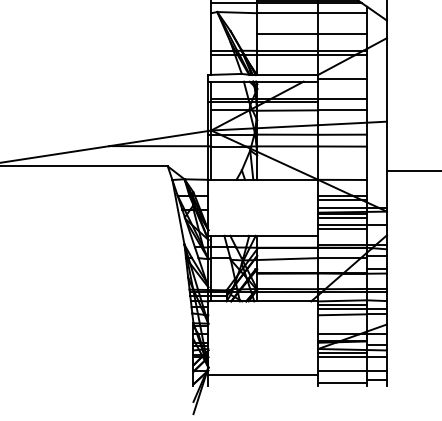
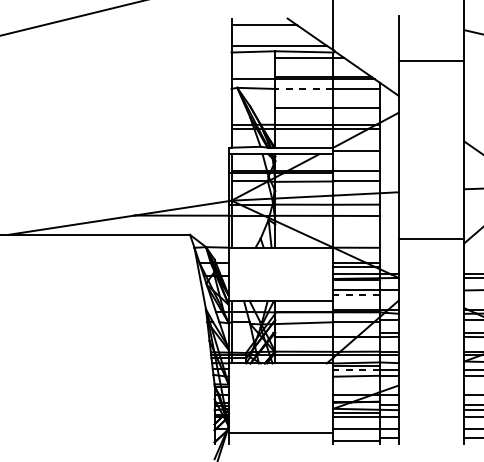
line: (286, 12) -> (303, 88), solid -> dashed
line: (342, 217) -> (356, 283), removed
line: (342, 228) -> (356, 294), solid -> dashed
line: (342, 308) -> (356, 370), solid -> dashed

